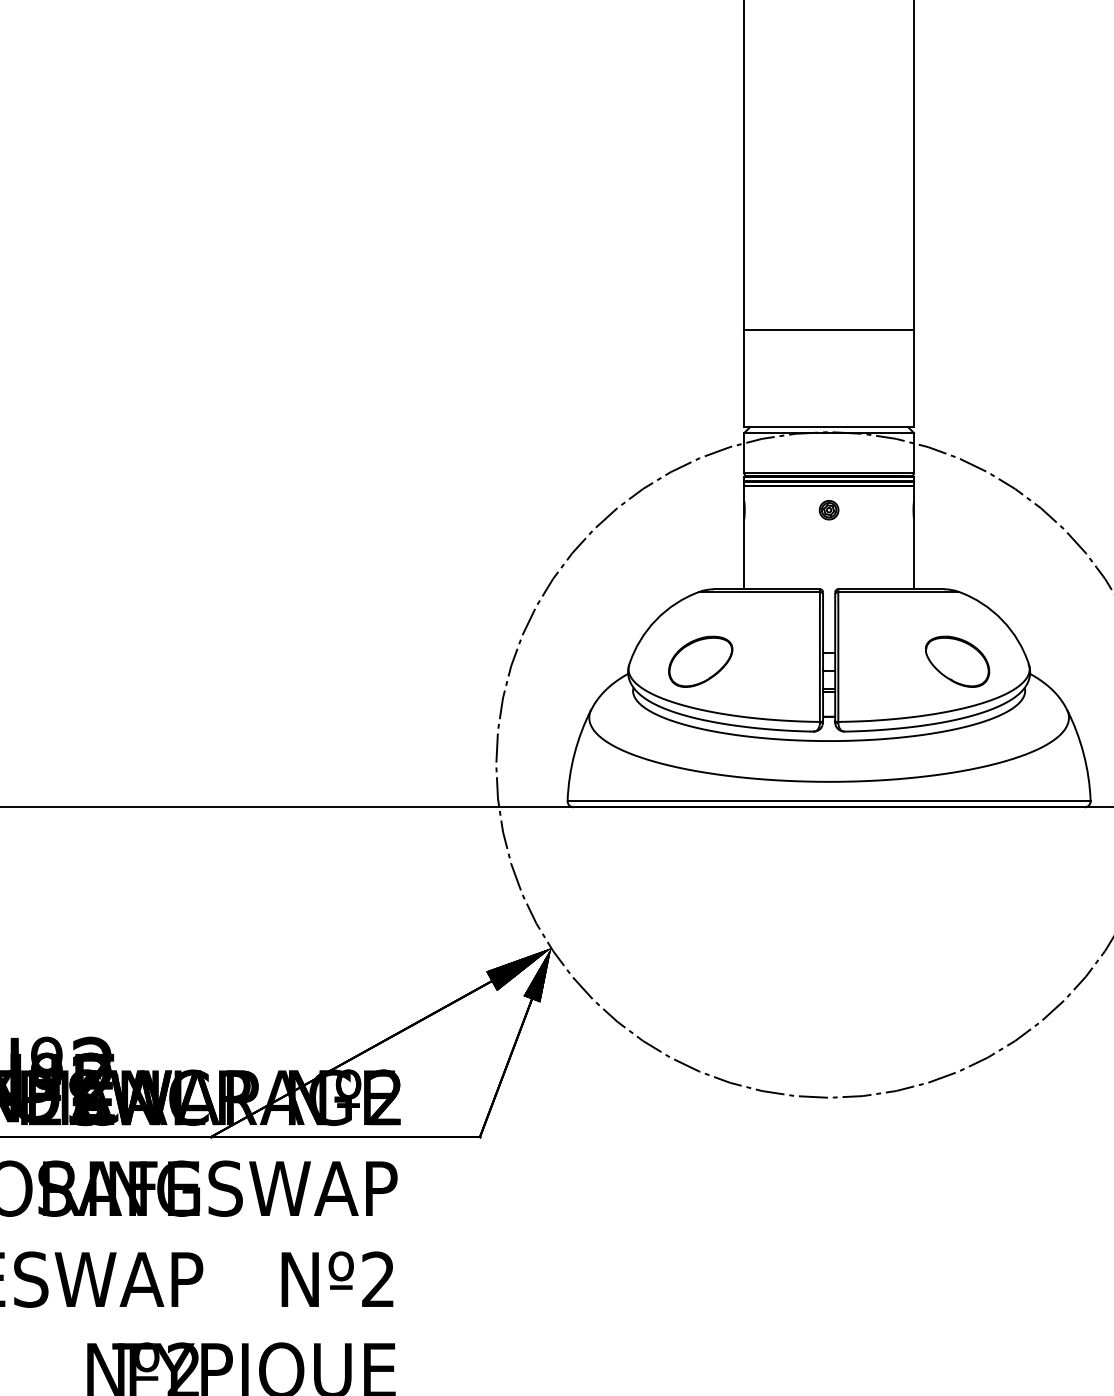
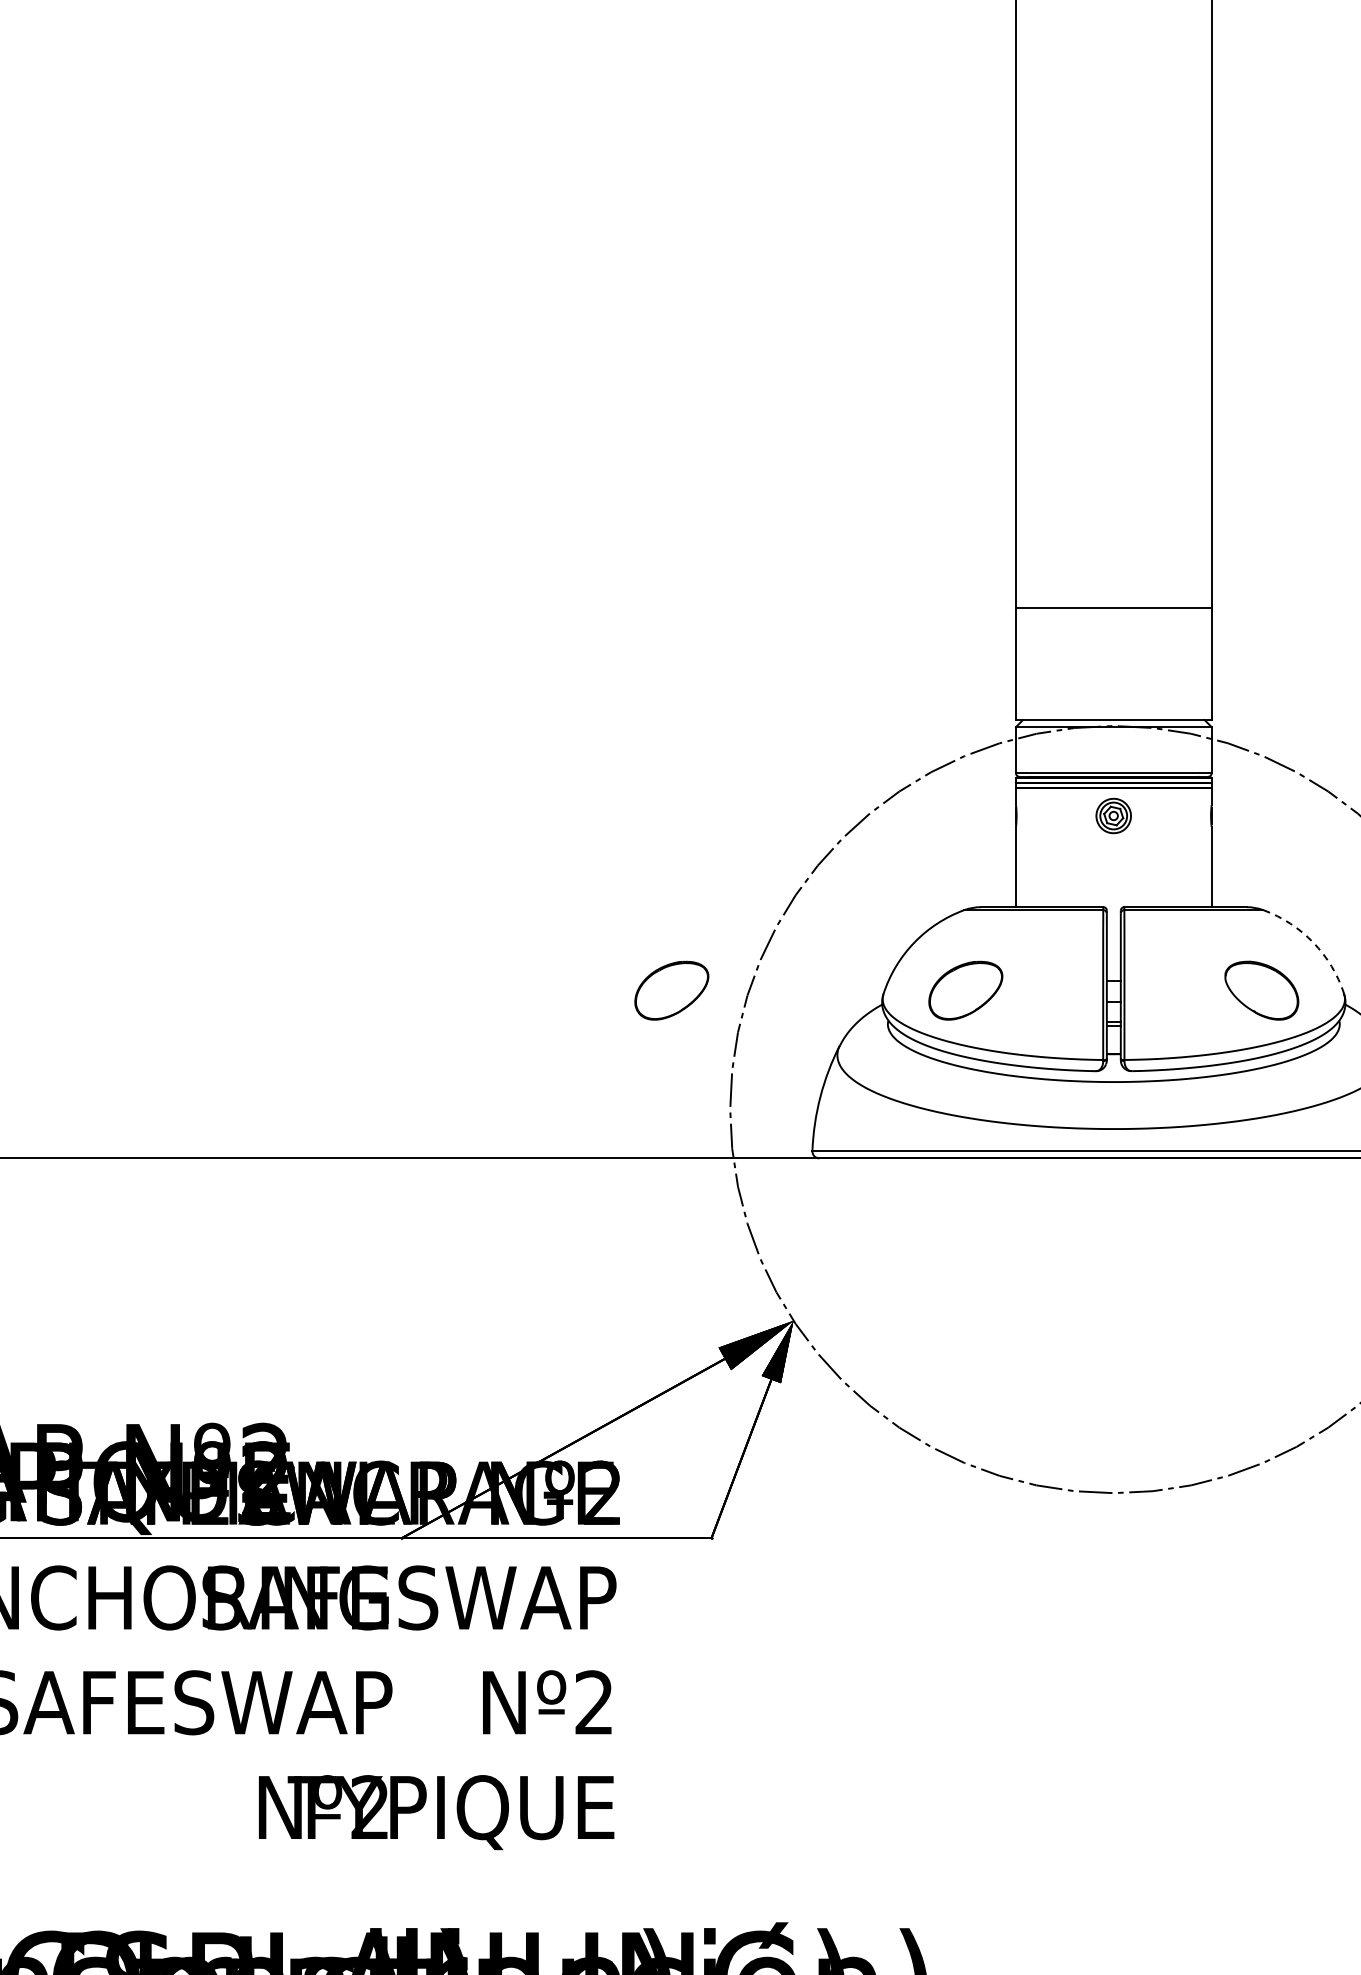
part: (828, 509) -> (1113, 815), size x1.6
arc: (1002, 619) -> (1313, 942), solid -> dashed
part: (445, 661) -> (671, 990), added

